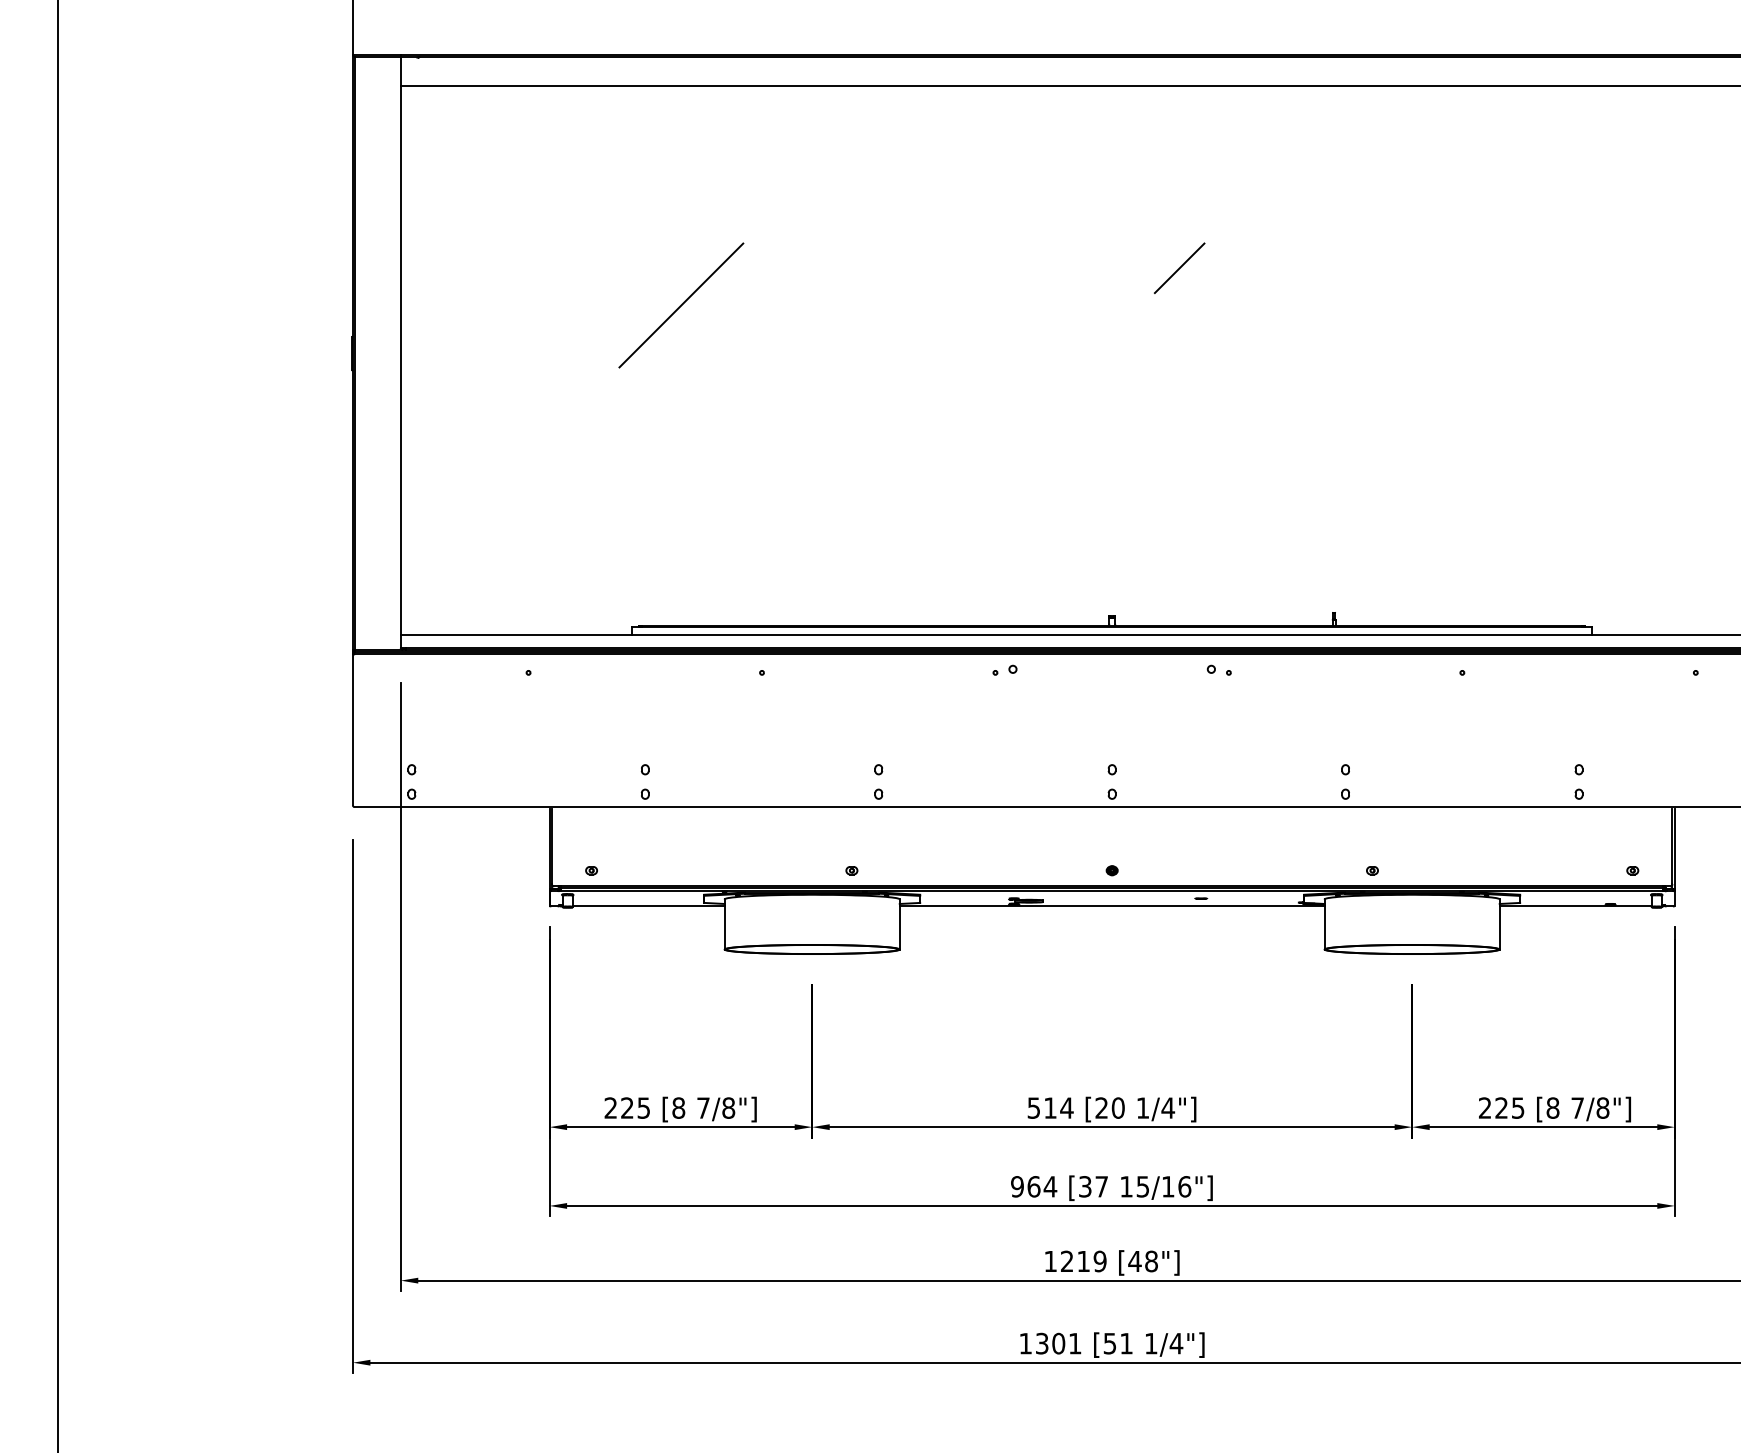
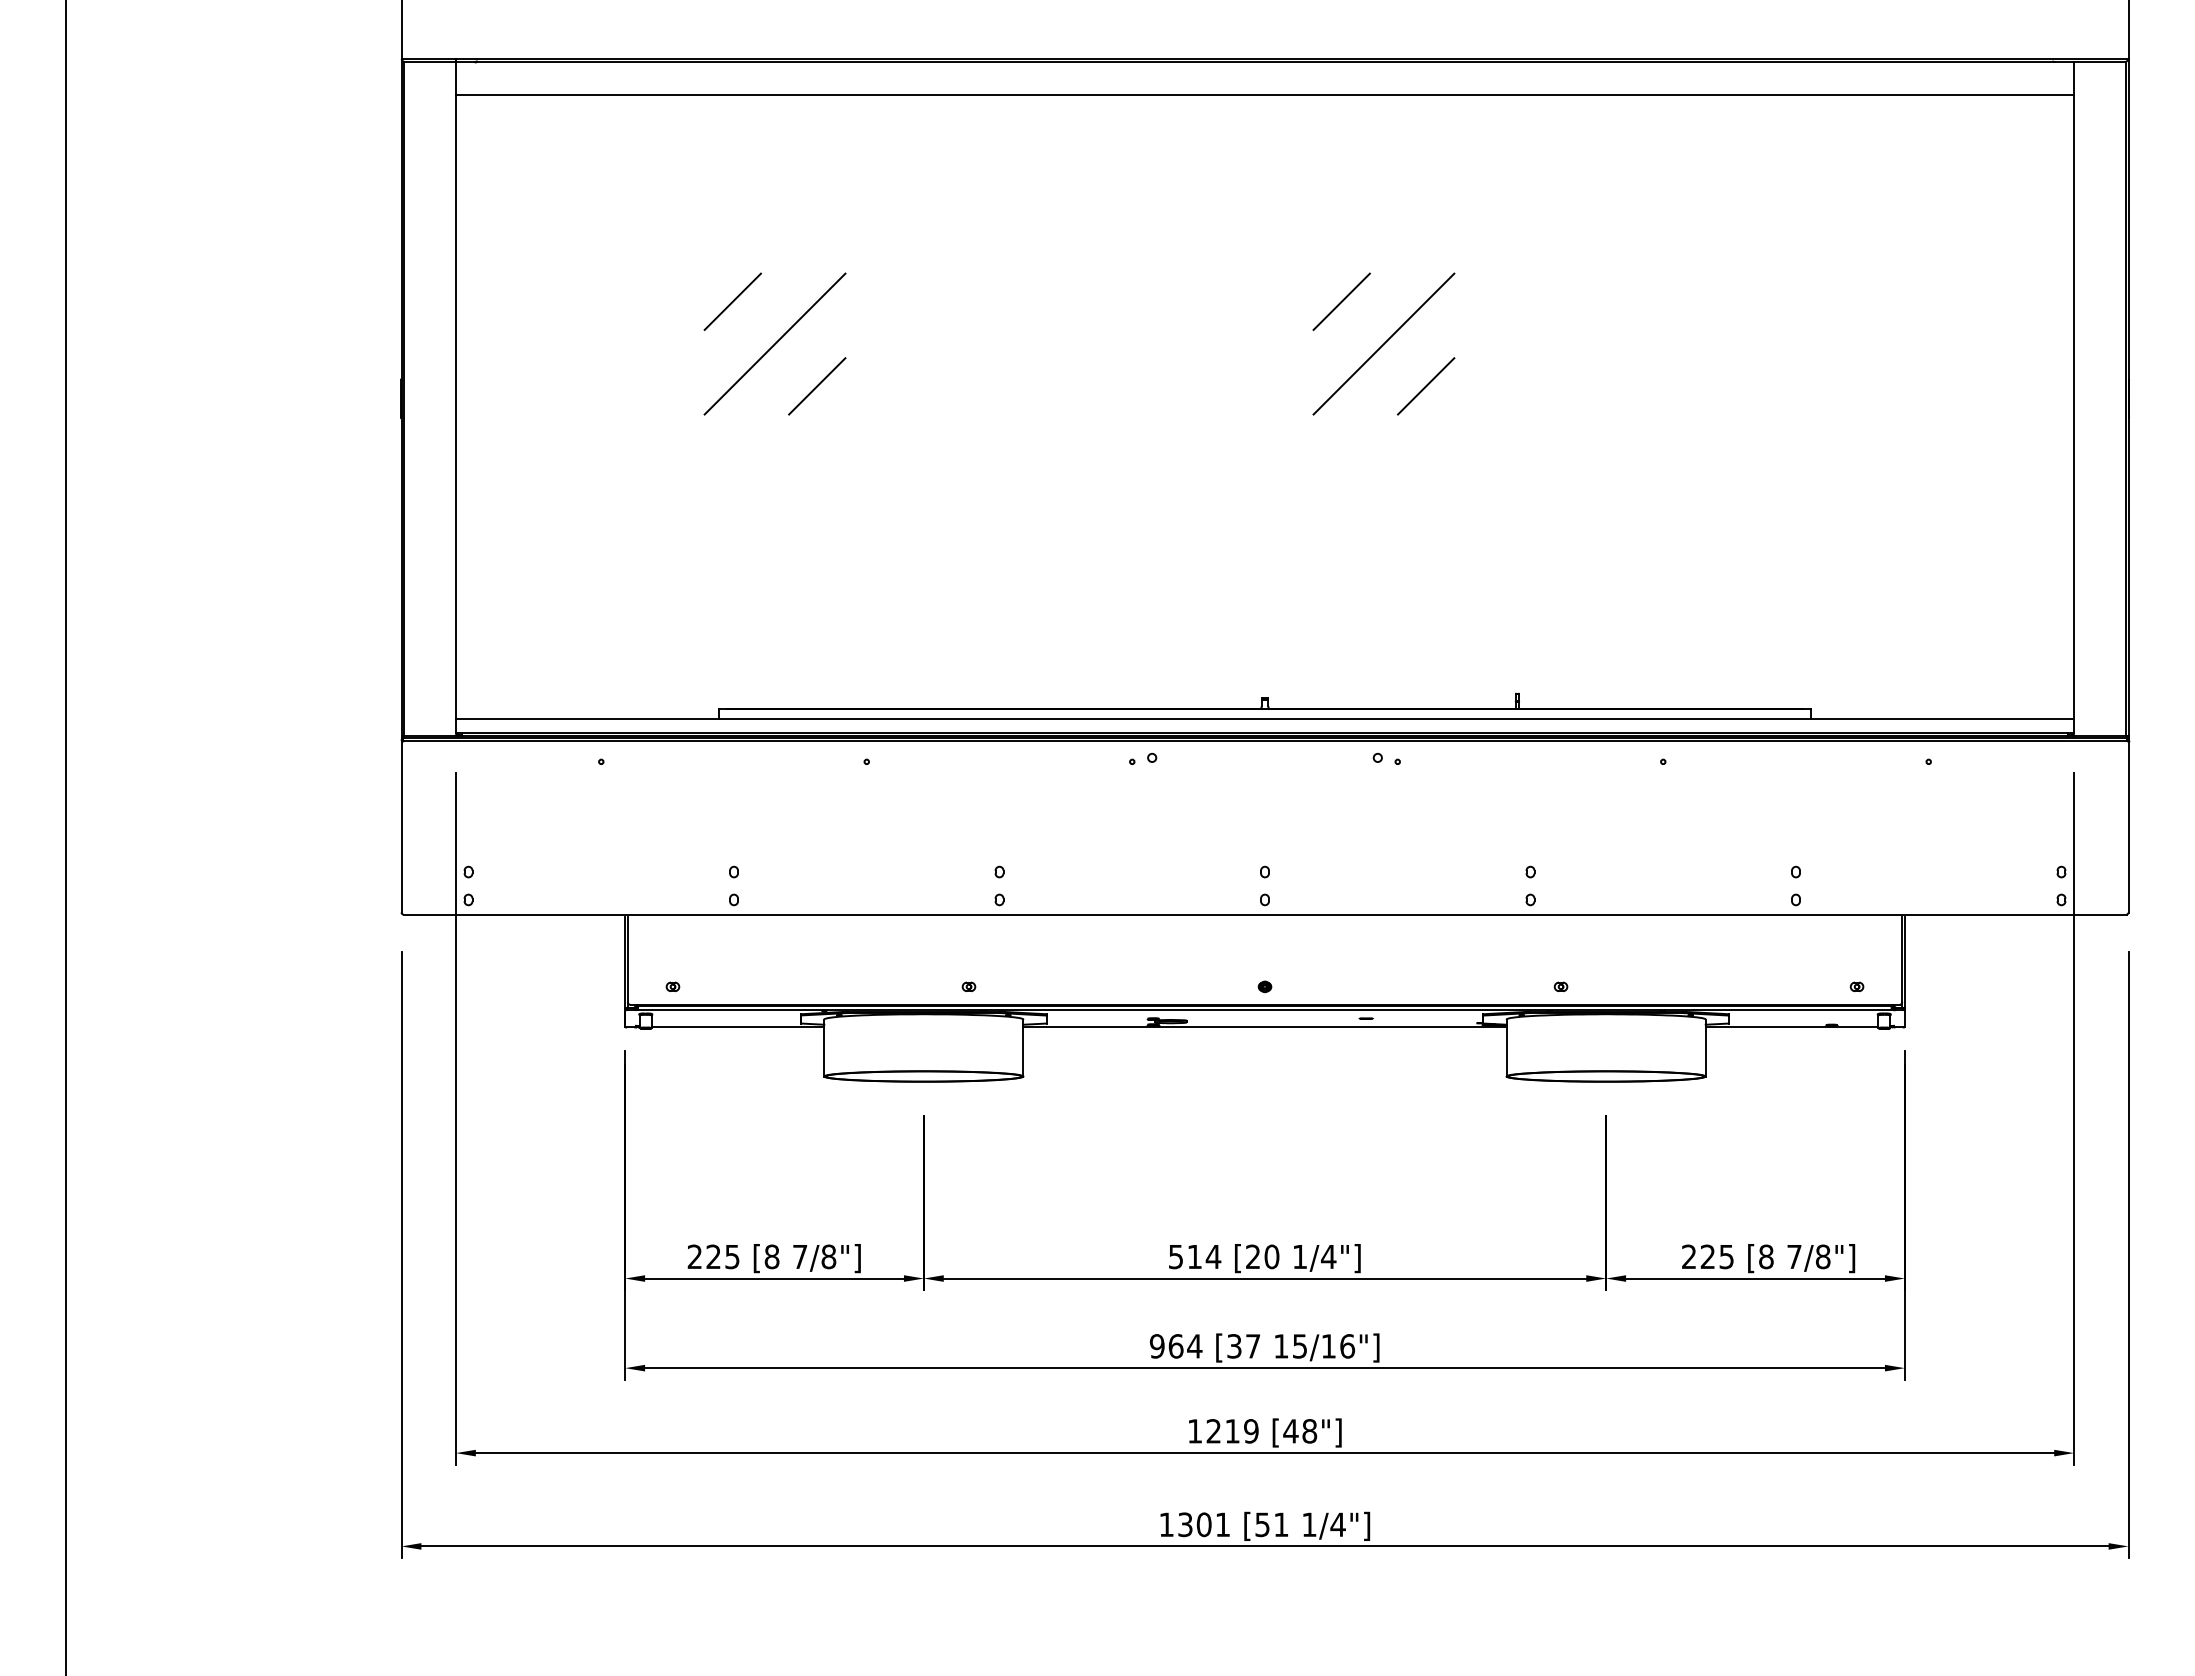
line: (643, 268) -> (732, 301), added
line: (1216, 304) -> (1383, 343), added
line: (718, 342) -> (817, 386), added
line: (1254, 342) -> (1426, 386), added

